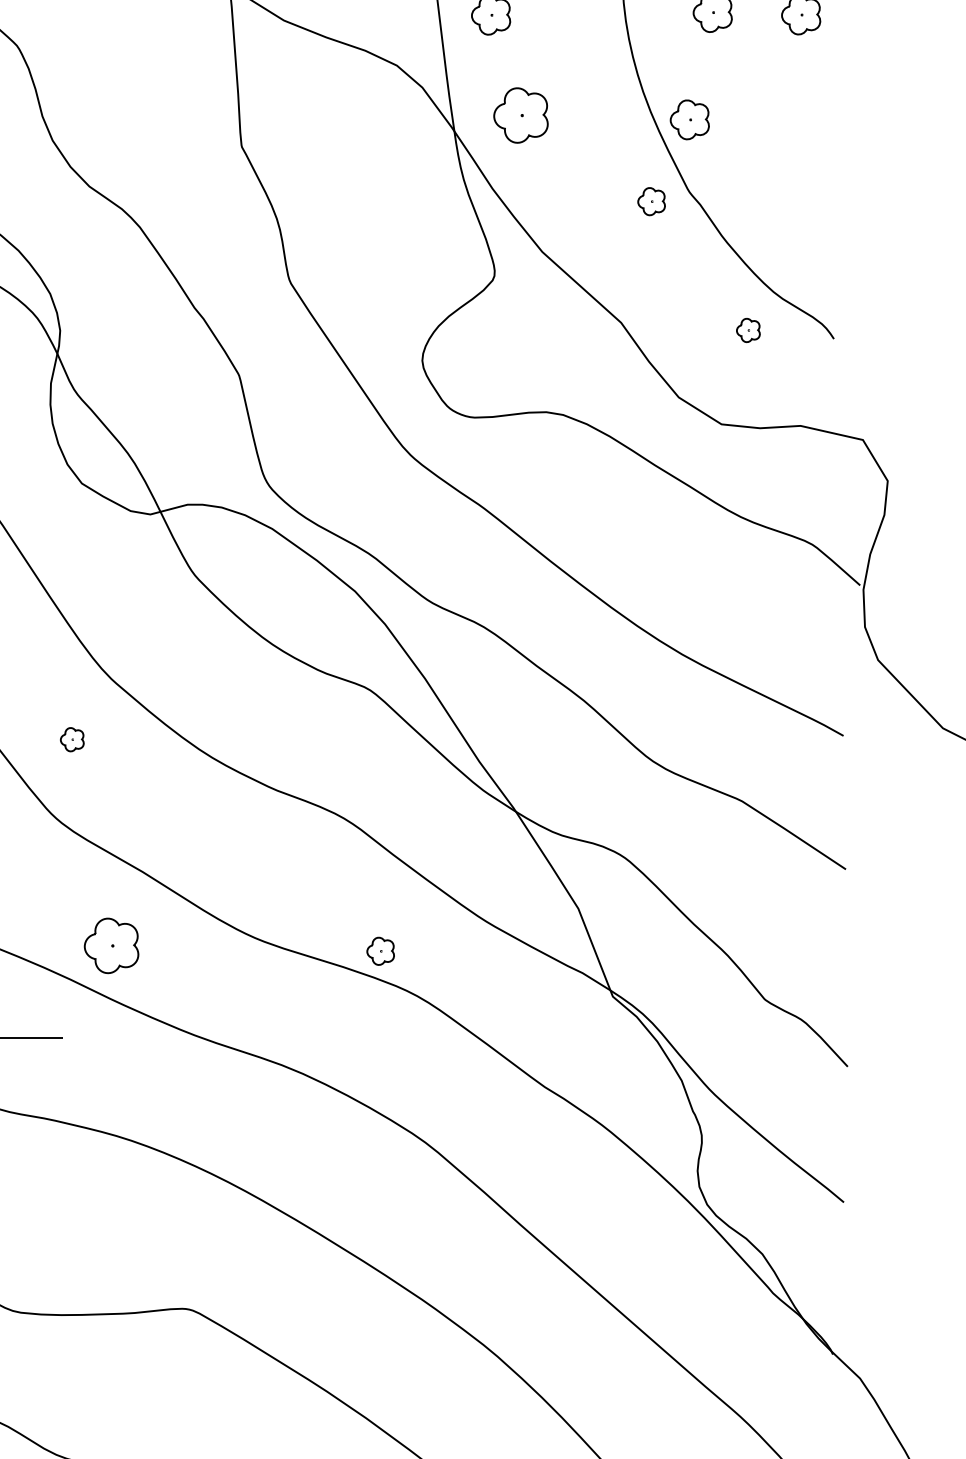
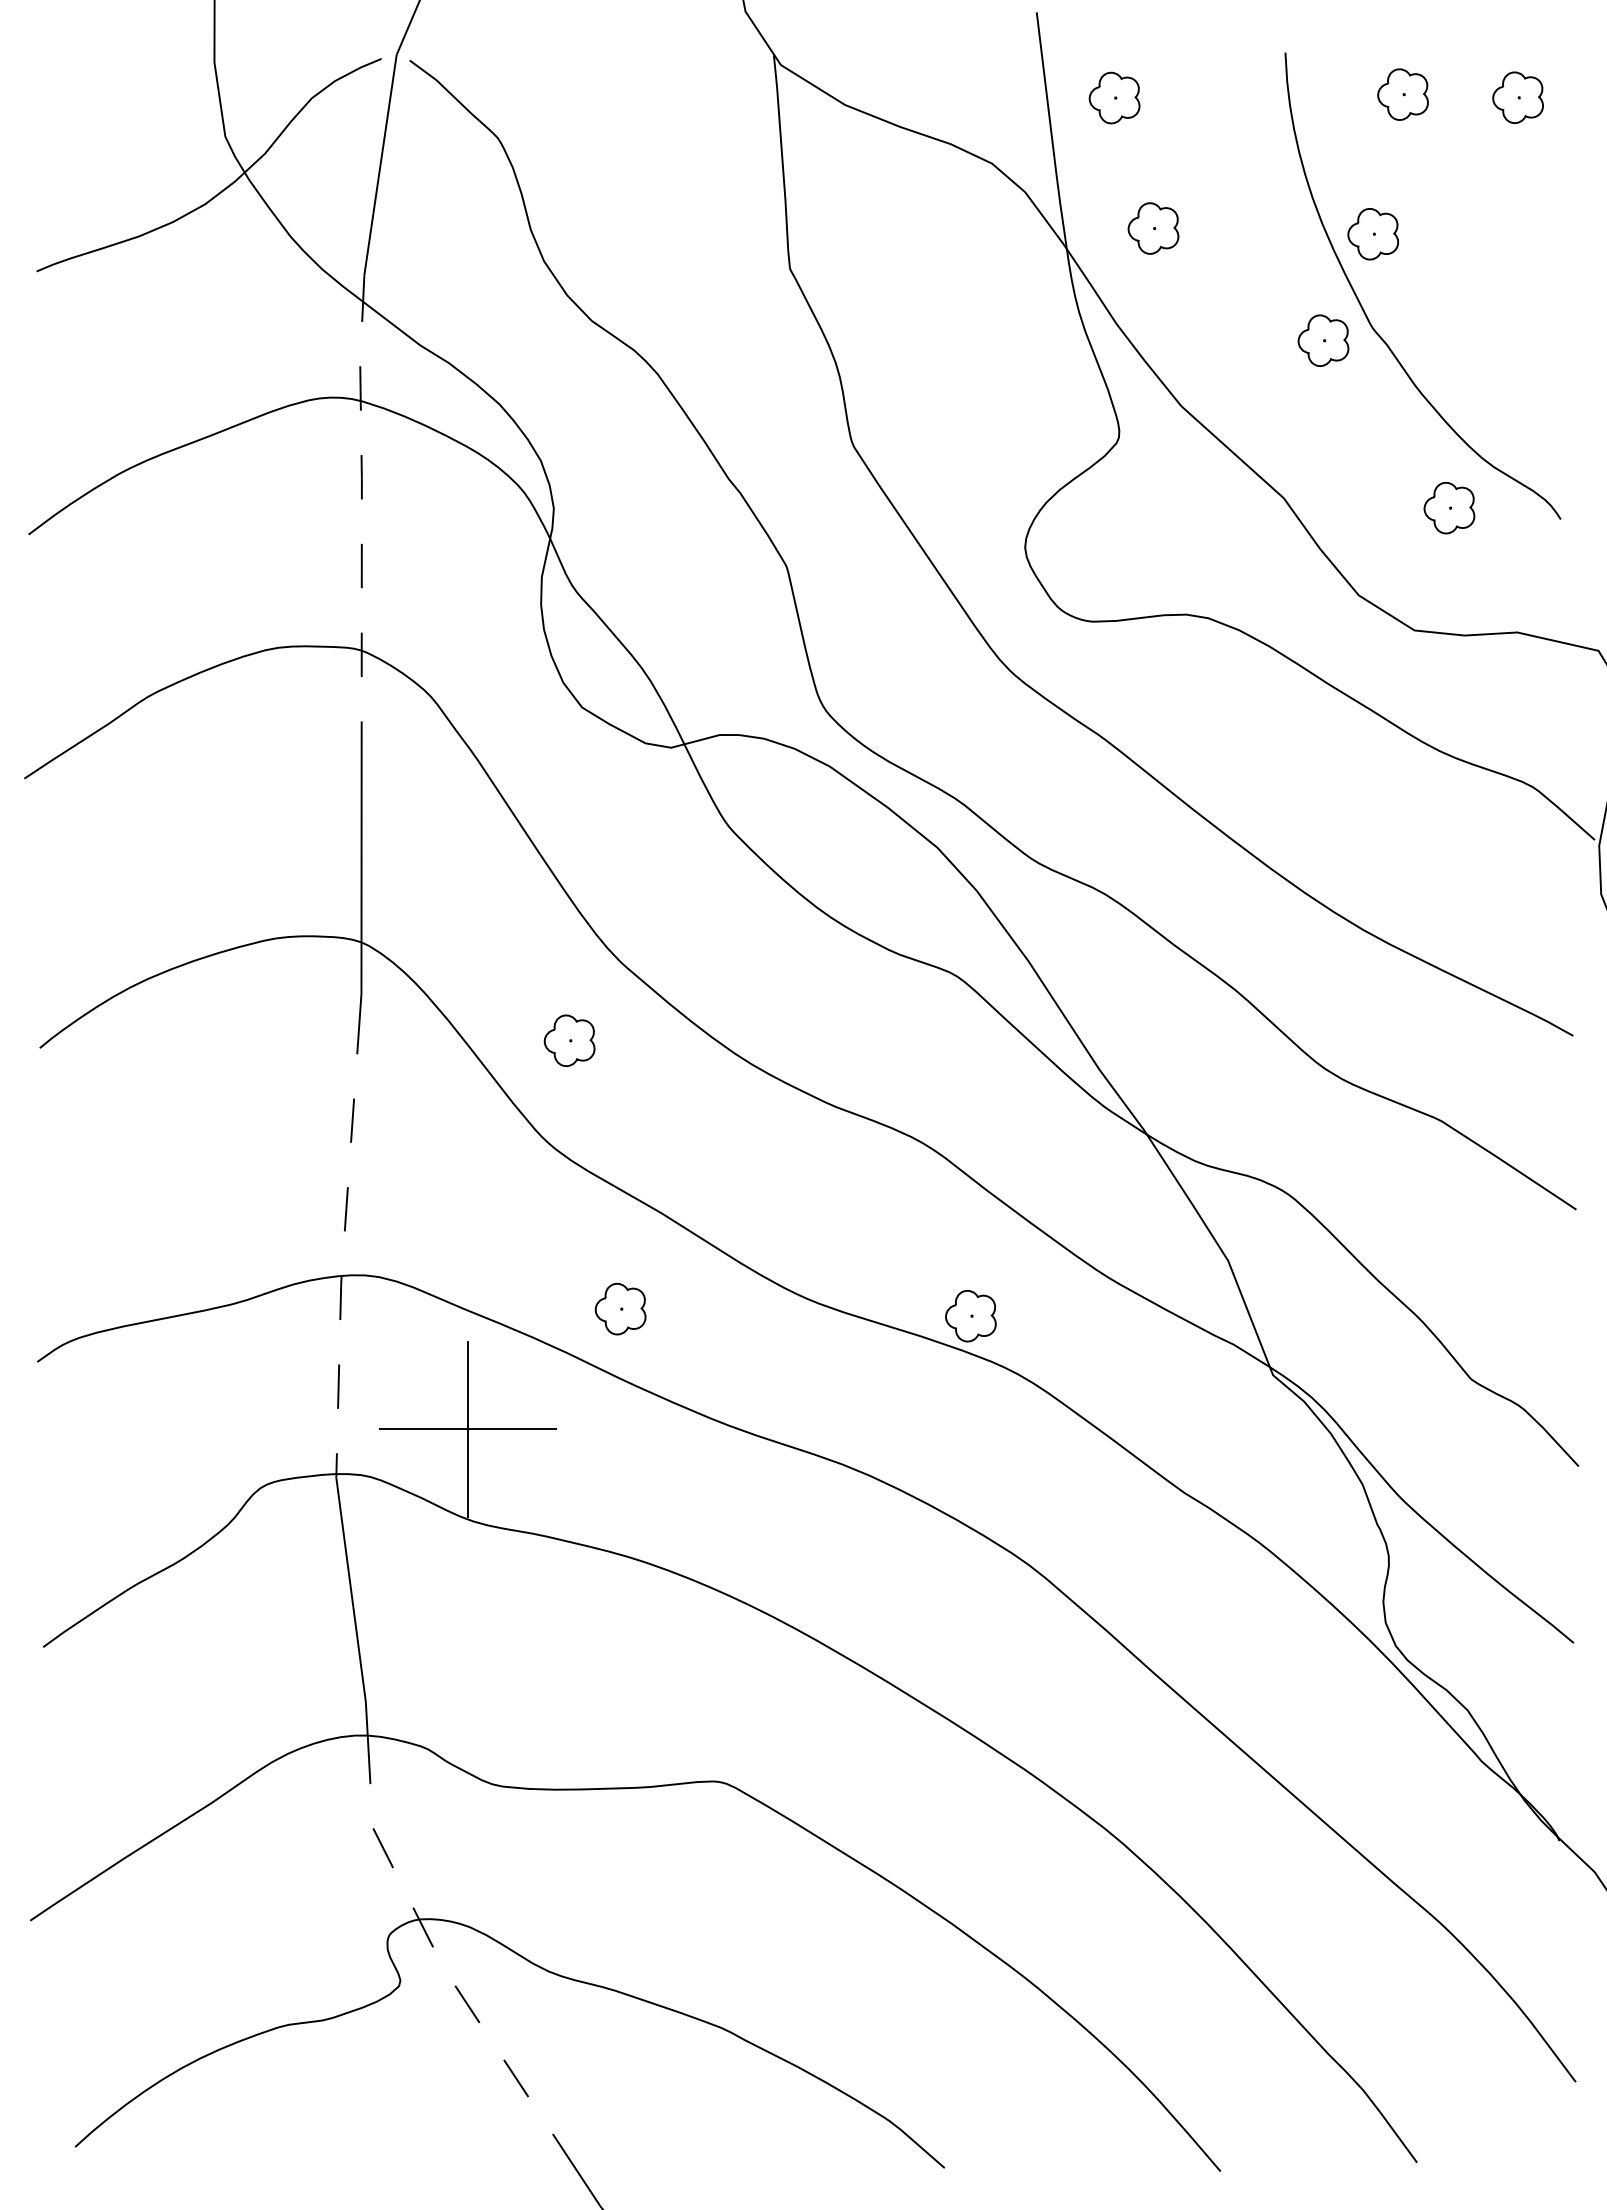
part: (520, 115) -> (1153, 228), size x0.71
part: (651, 201) -> (1323, 340), size x1.43
part: (748, 330) -> (1449, 508), size x1.67
part: (72, 739) -> (569, 1040), size x1.67
part: (111, 945) -> (620, 1308), size x0.71
part: (380, 951) -> (970, 1316), size x1.43

